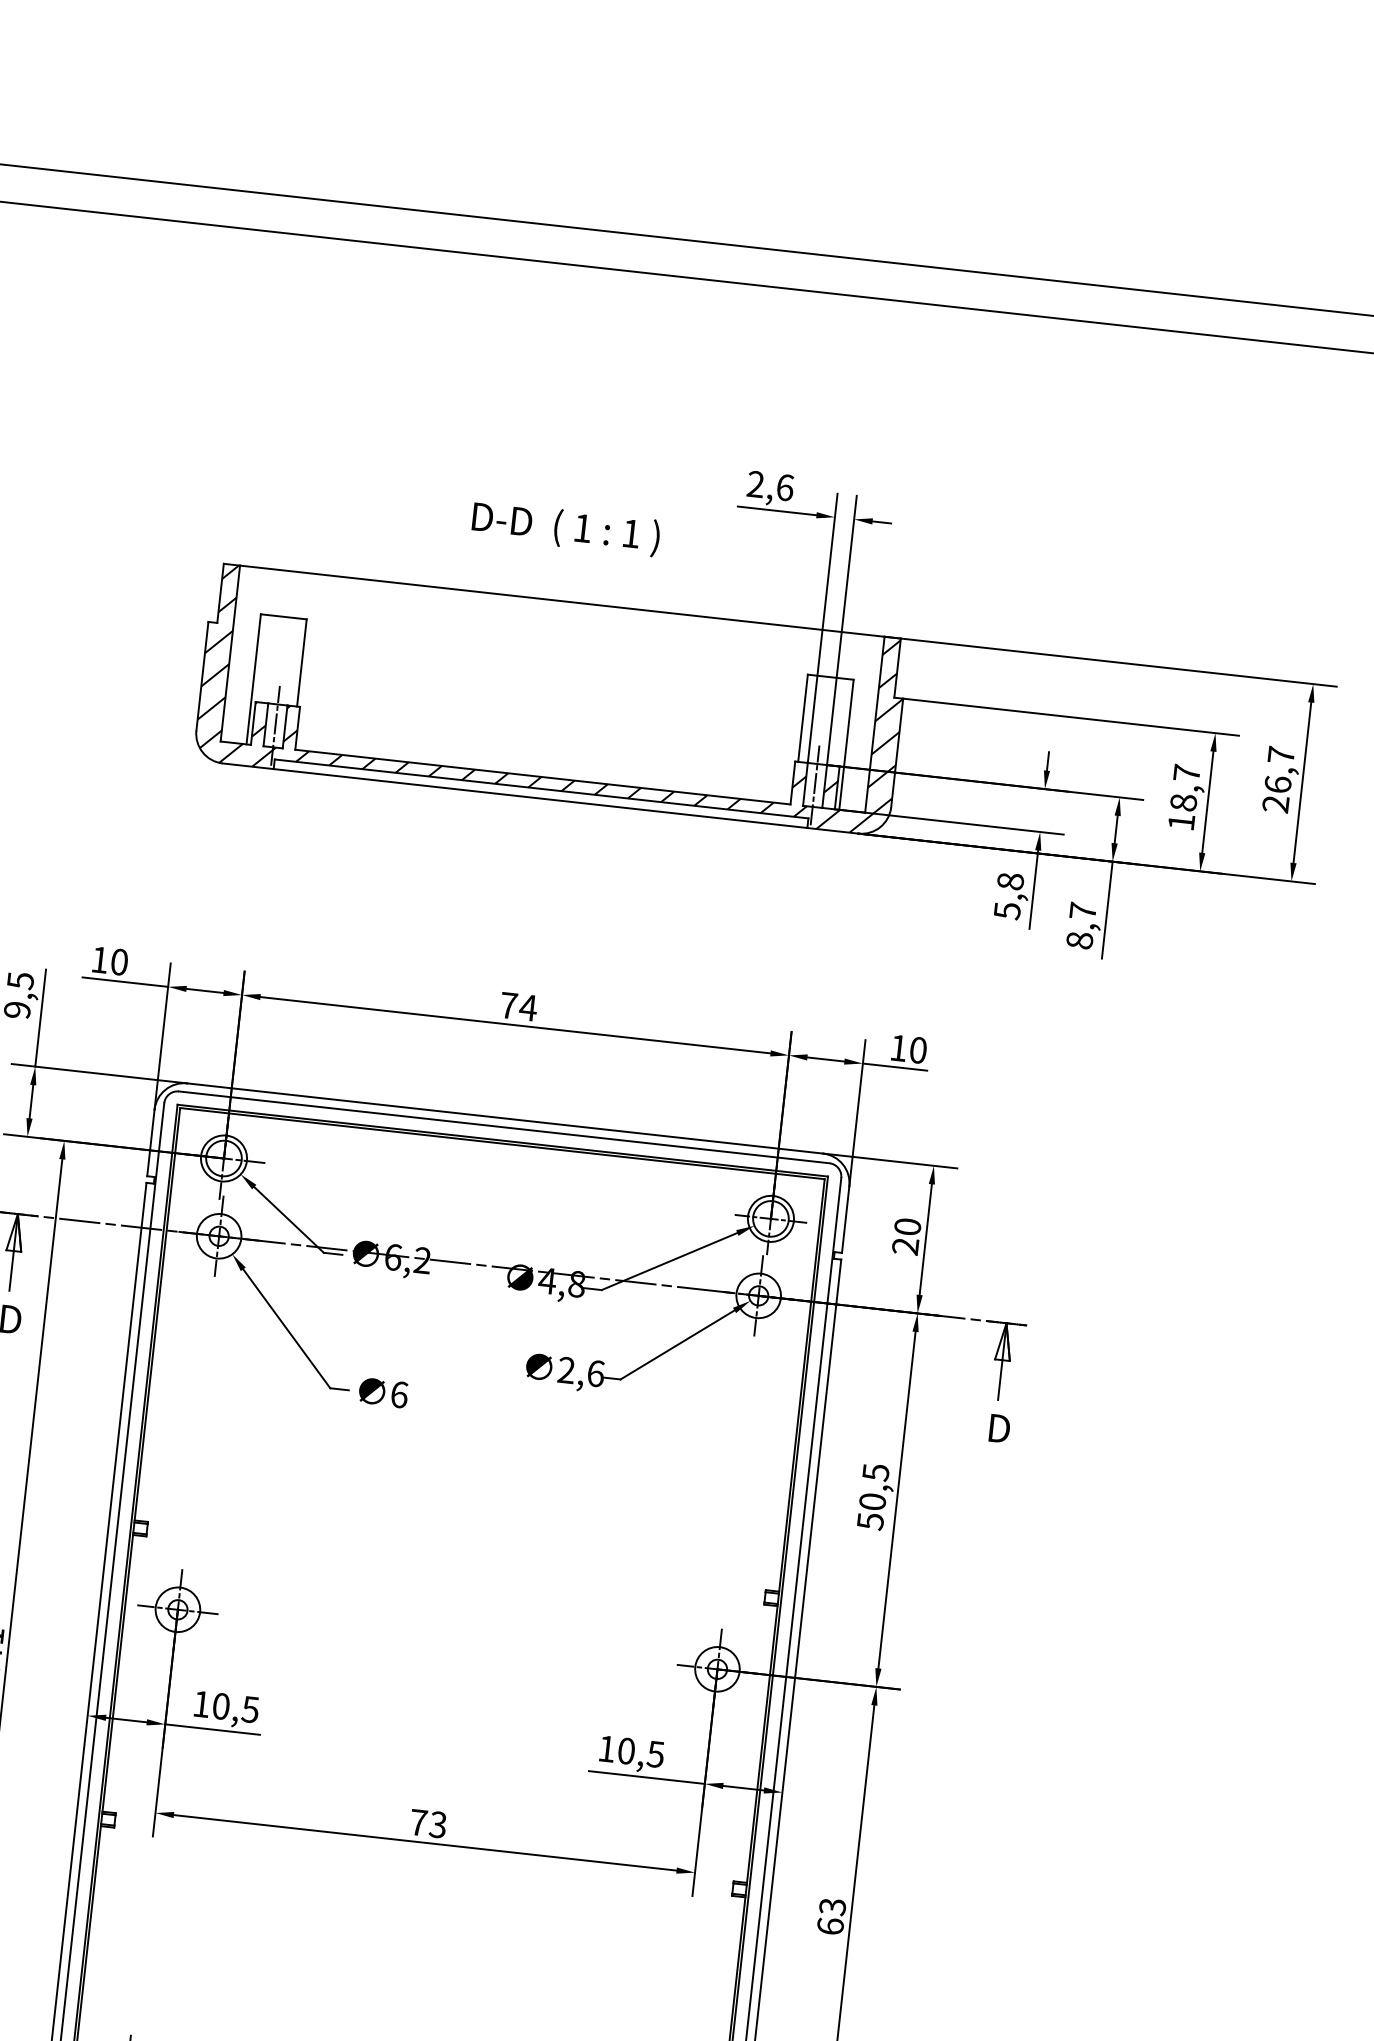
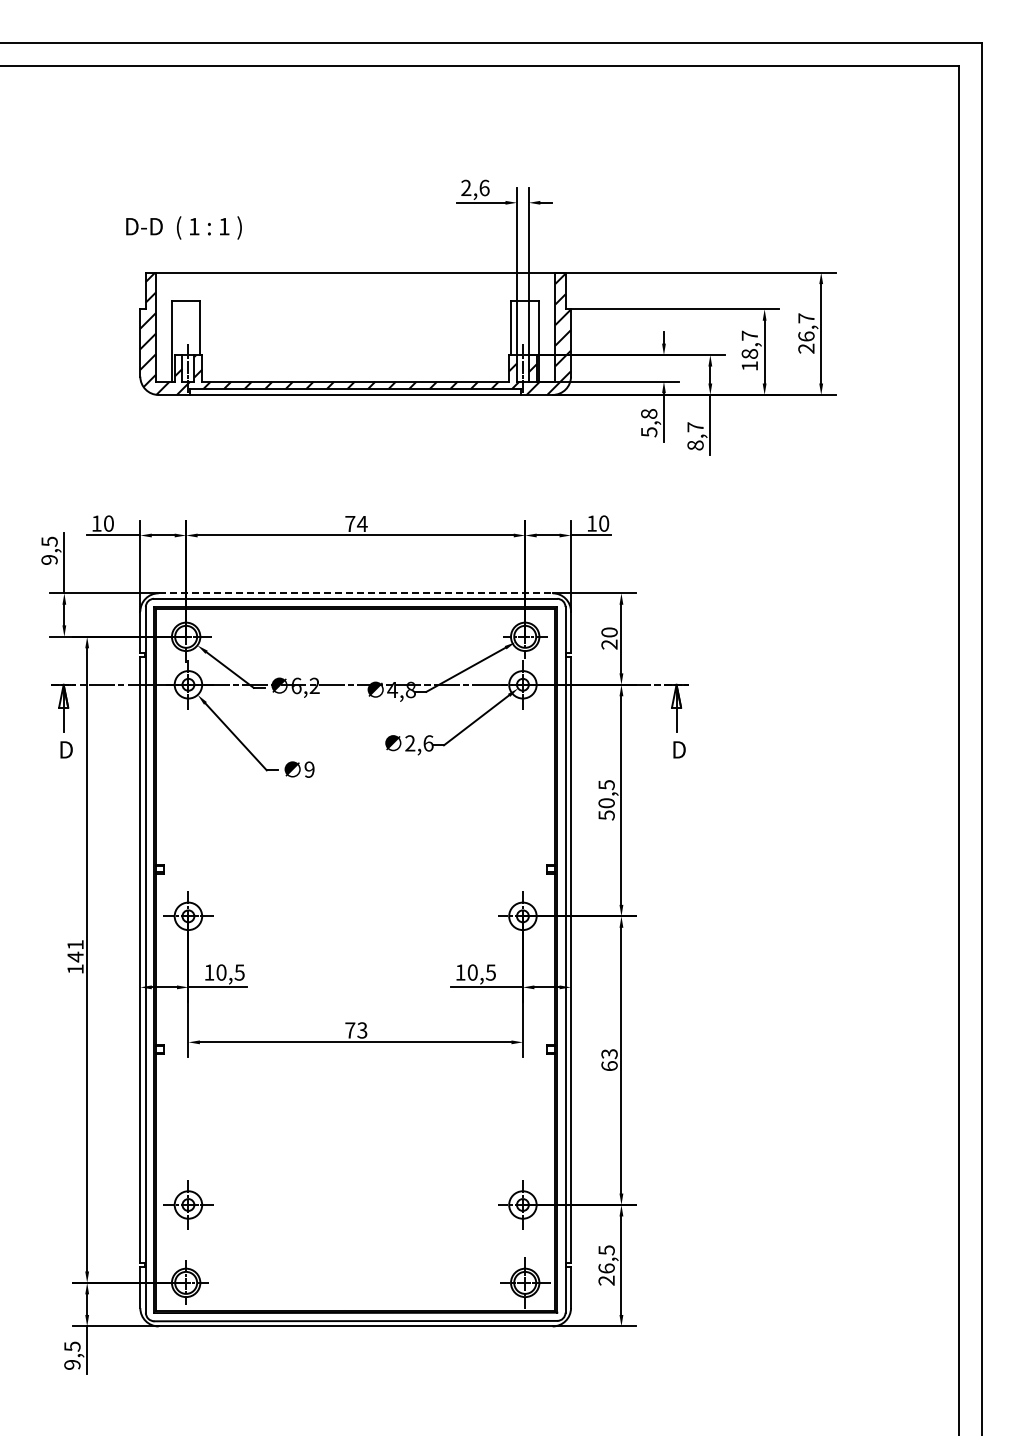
text: (565, 527) -> (183, 227), moved
line: (506, 1118) -> (356, 593), solid -> dashed
text: (399, 1394) -> (309, 769), 6 -> 9

